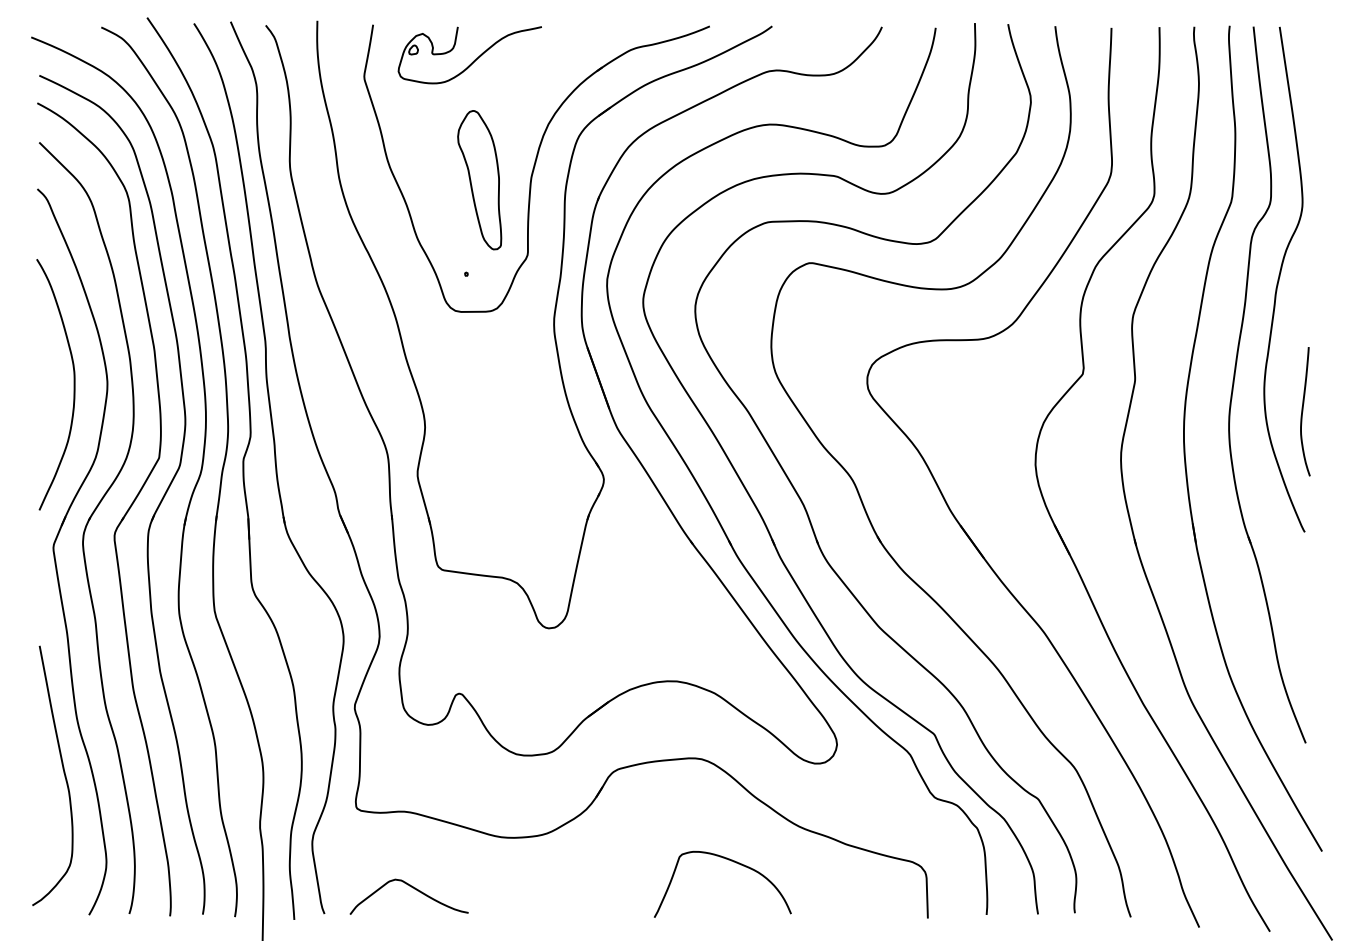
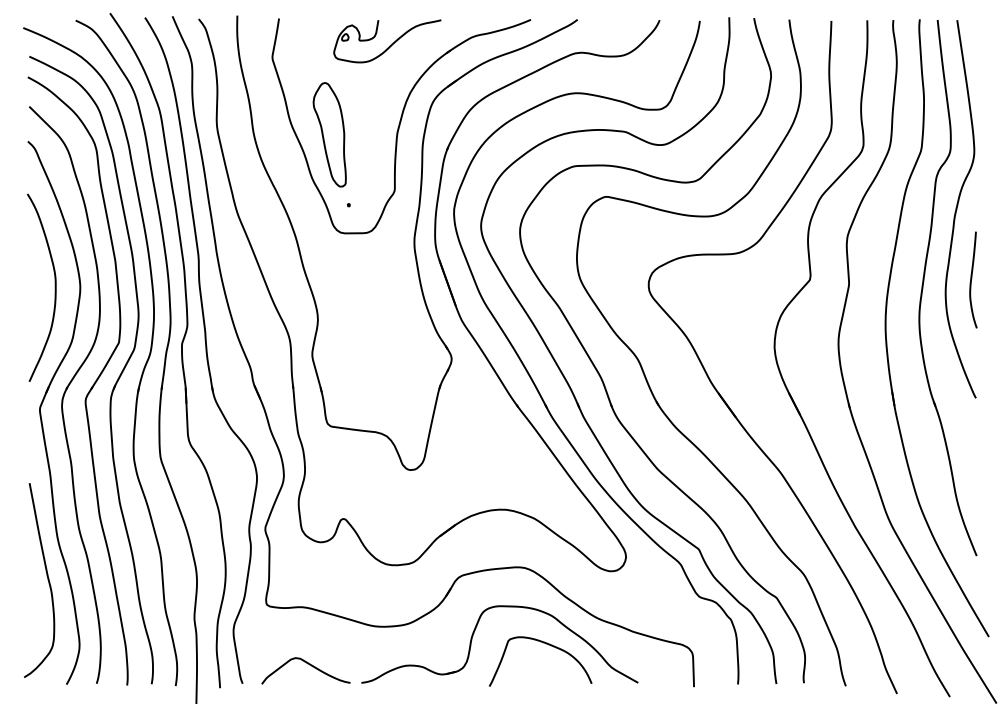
part: (469, 55) -> (387, 41), moved
part: (479, 179) -> (329, 134), moved
curve: (1304, 409) -> (972, 278), moved
part: (633, 850) -> (473, 636), added

